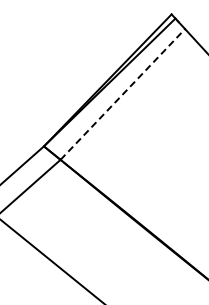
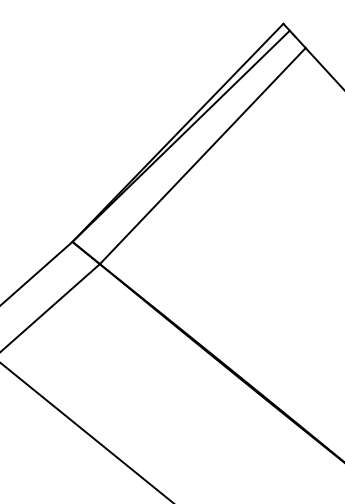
line: (123, 94) -> (203, 156), dashed -> solid

